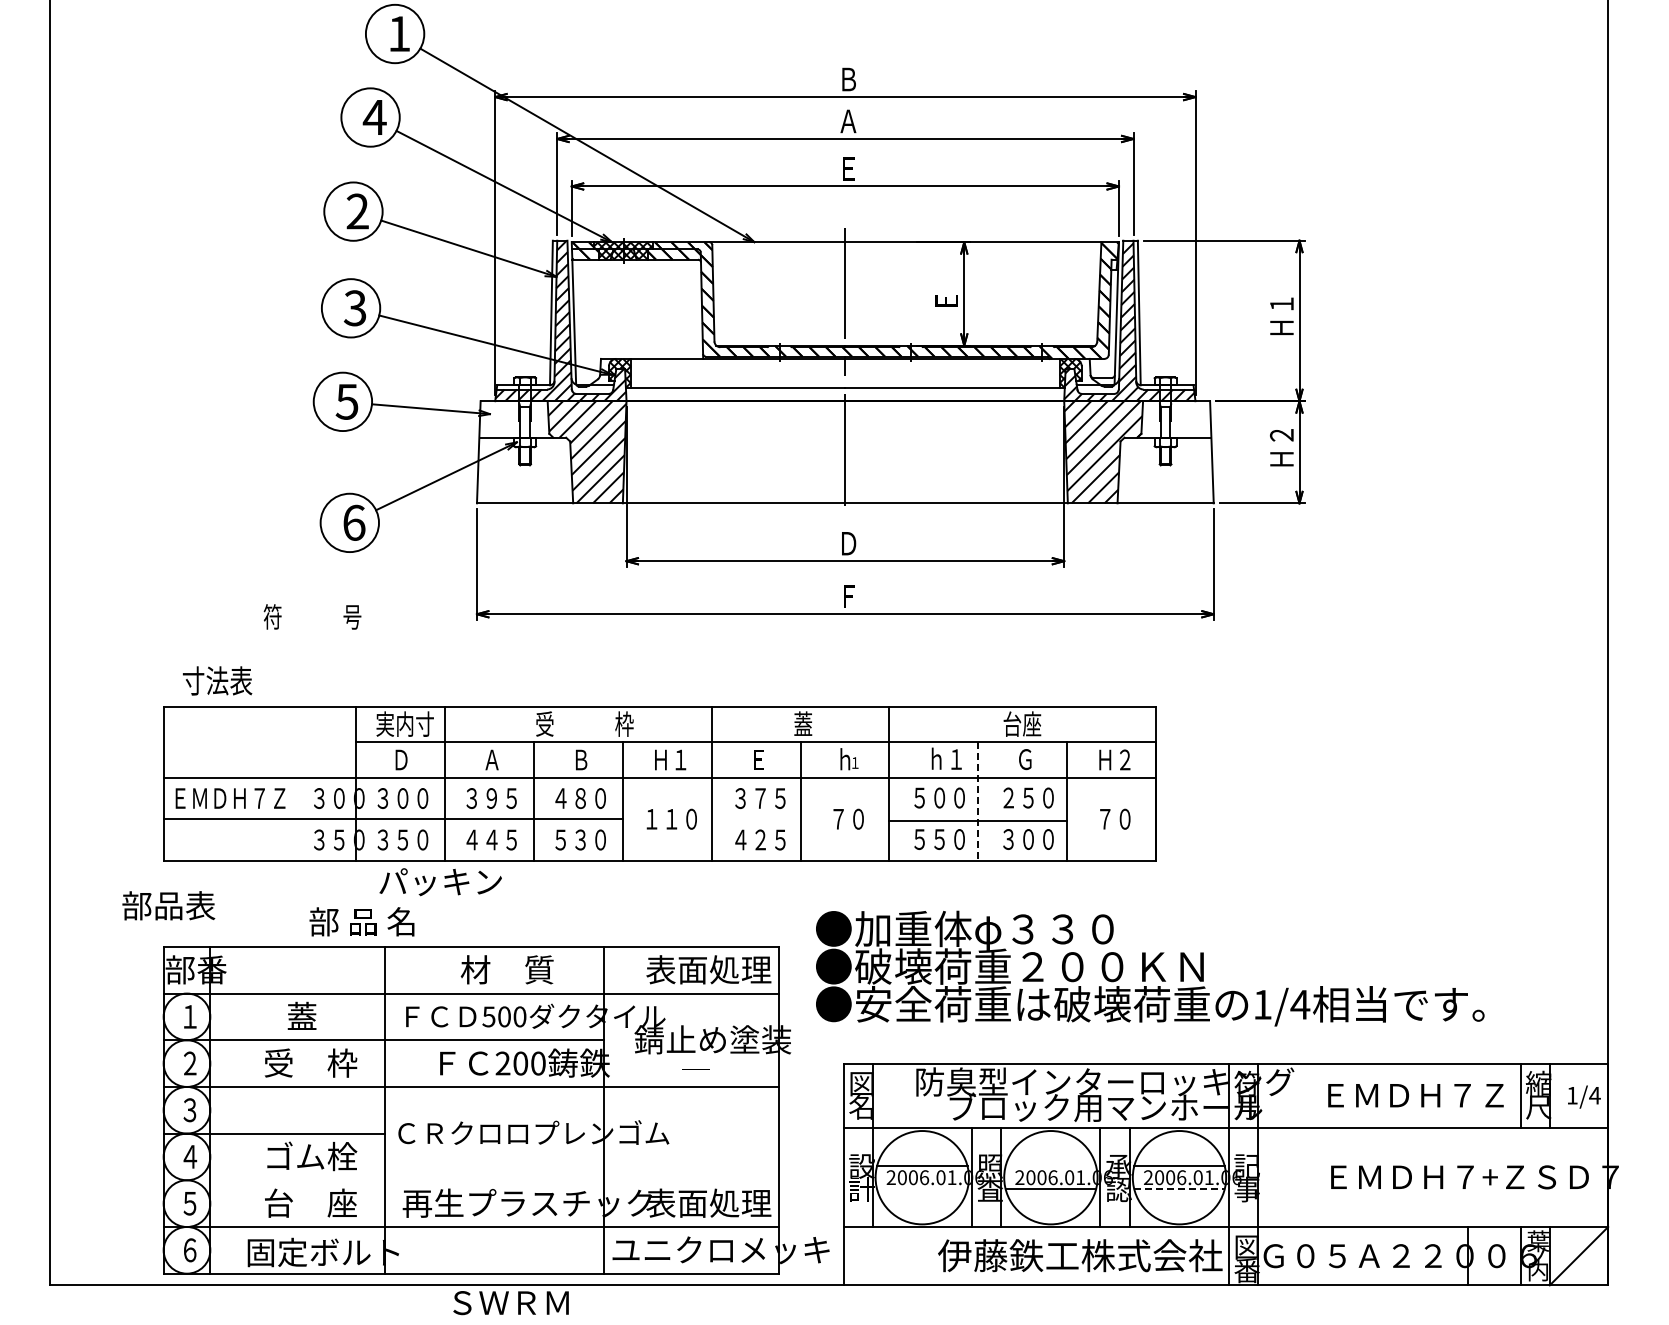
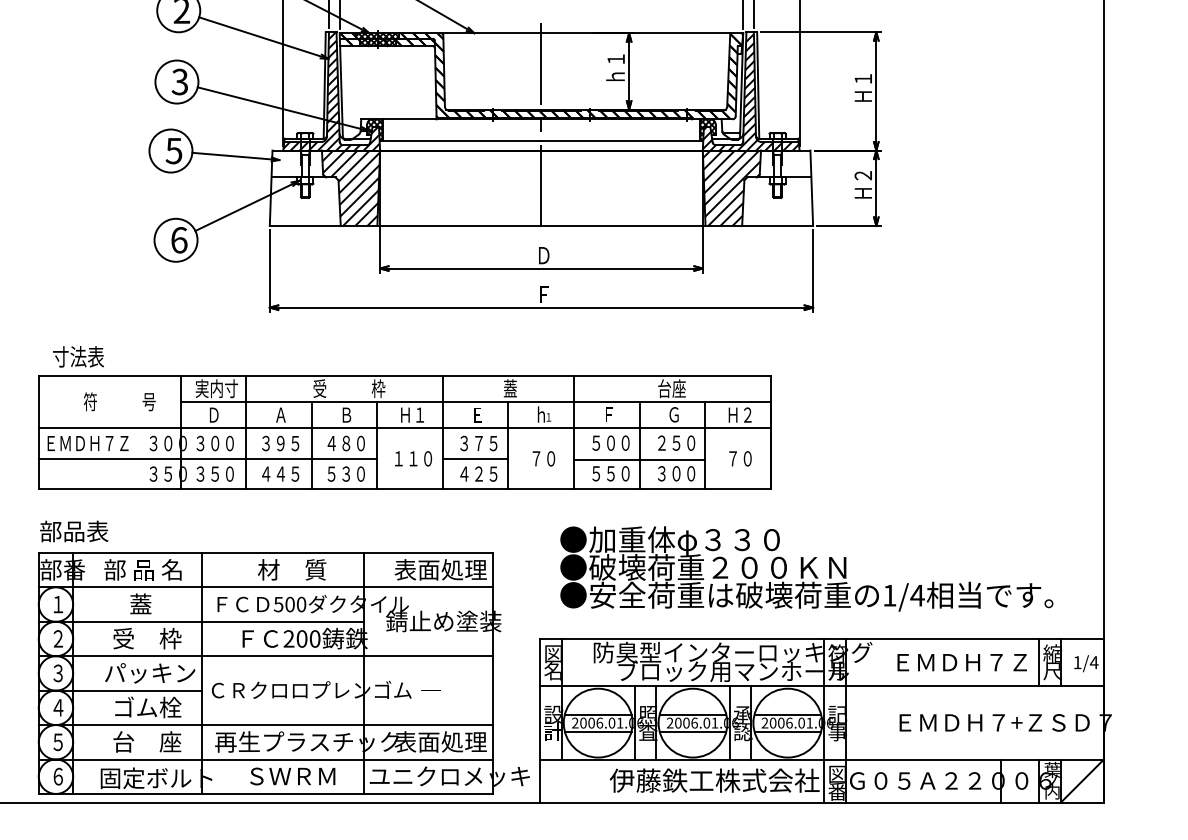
text: (945, 288) -> (615, 67), Ｅ -> ｈ１
text: (312, 616) -> (119, 401), moved
text: (946, 758) -> (616, 414), ｈ１ -> Ｆ
line: (978, 802) -> (639, 446), dashed -> solid
line: (755, 819) -> (475, 459), added
text: (440, 882) -> (150, 673), moved
text: (168, 905) -> (74, 531), moved
text: (361, 921) -> (142, 569), moved
text: (1150, 968) -> (807, 568), moved
text: (695, 1069) -> (430, 690), moved
line: (1050, 1166) -> (692, 714), added
line: (471, 1180) -> (265, 725), added
line: (922, 1189) -> (598, 731), added
line: (1180, 1189) -> (788, 731), dashed -> solid
text: (510, 1303) -> (292, 776), moved

